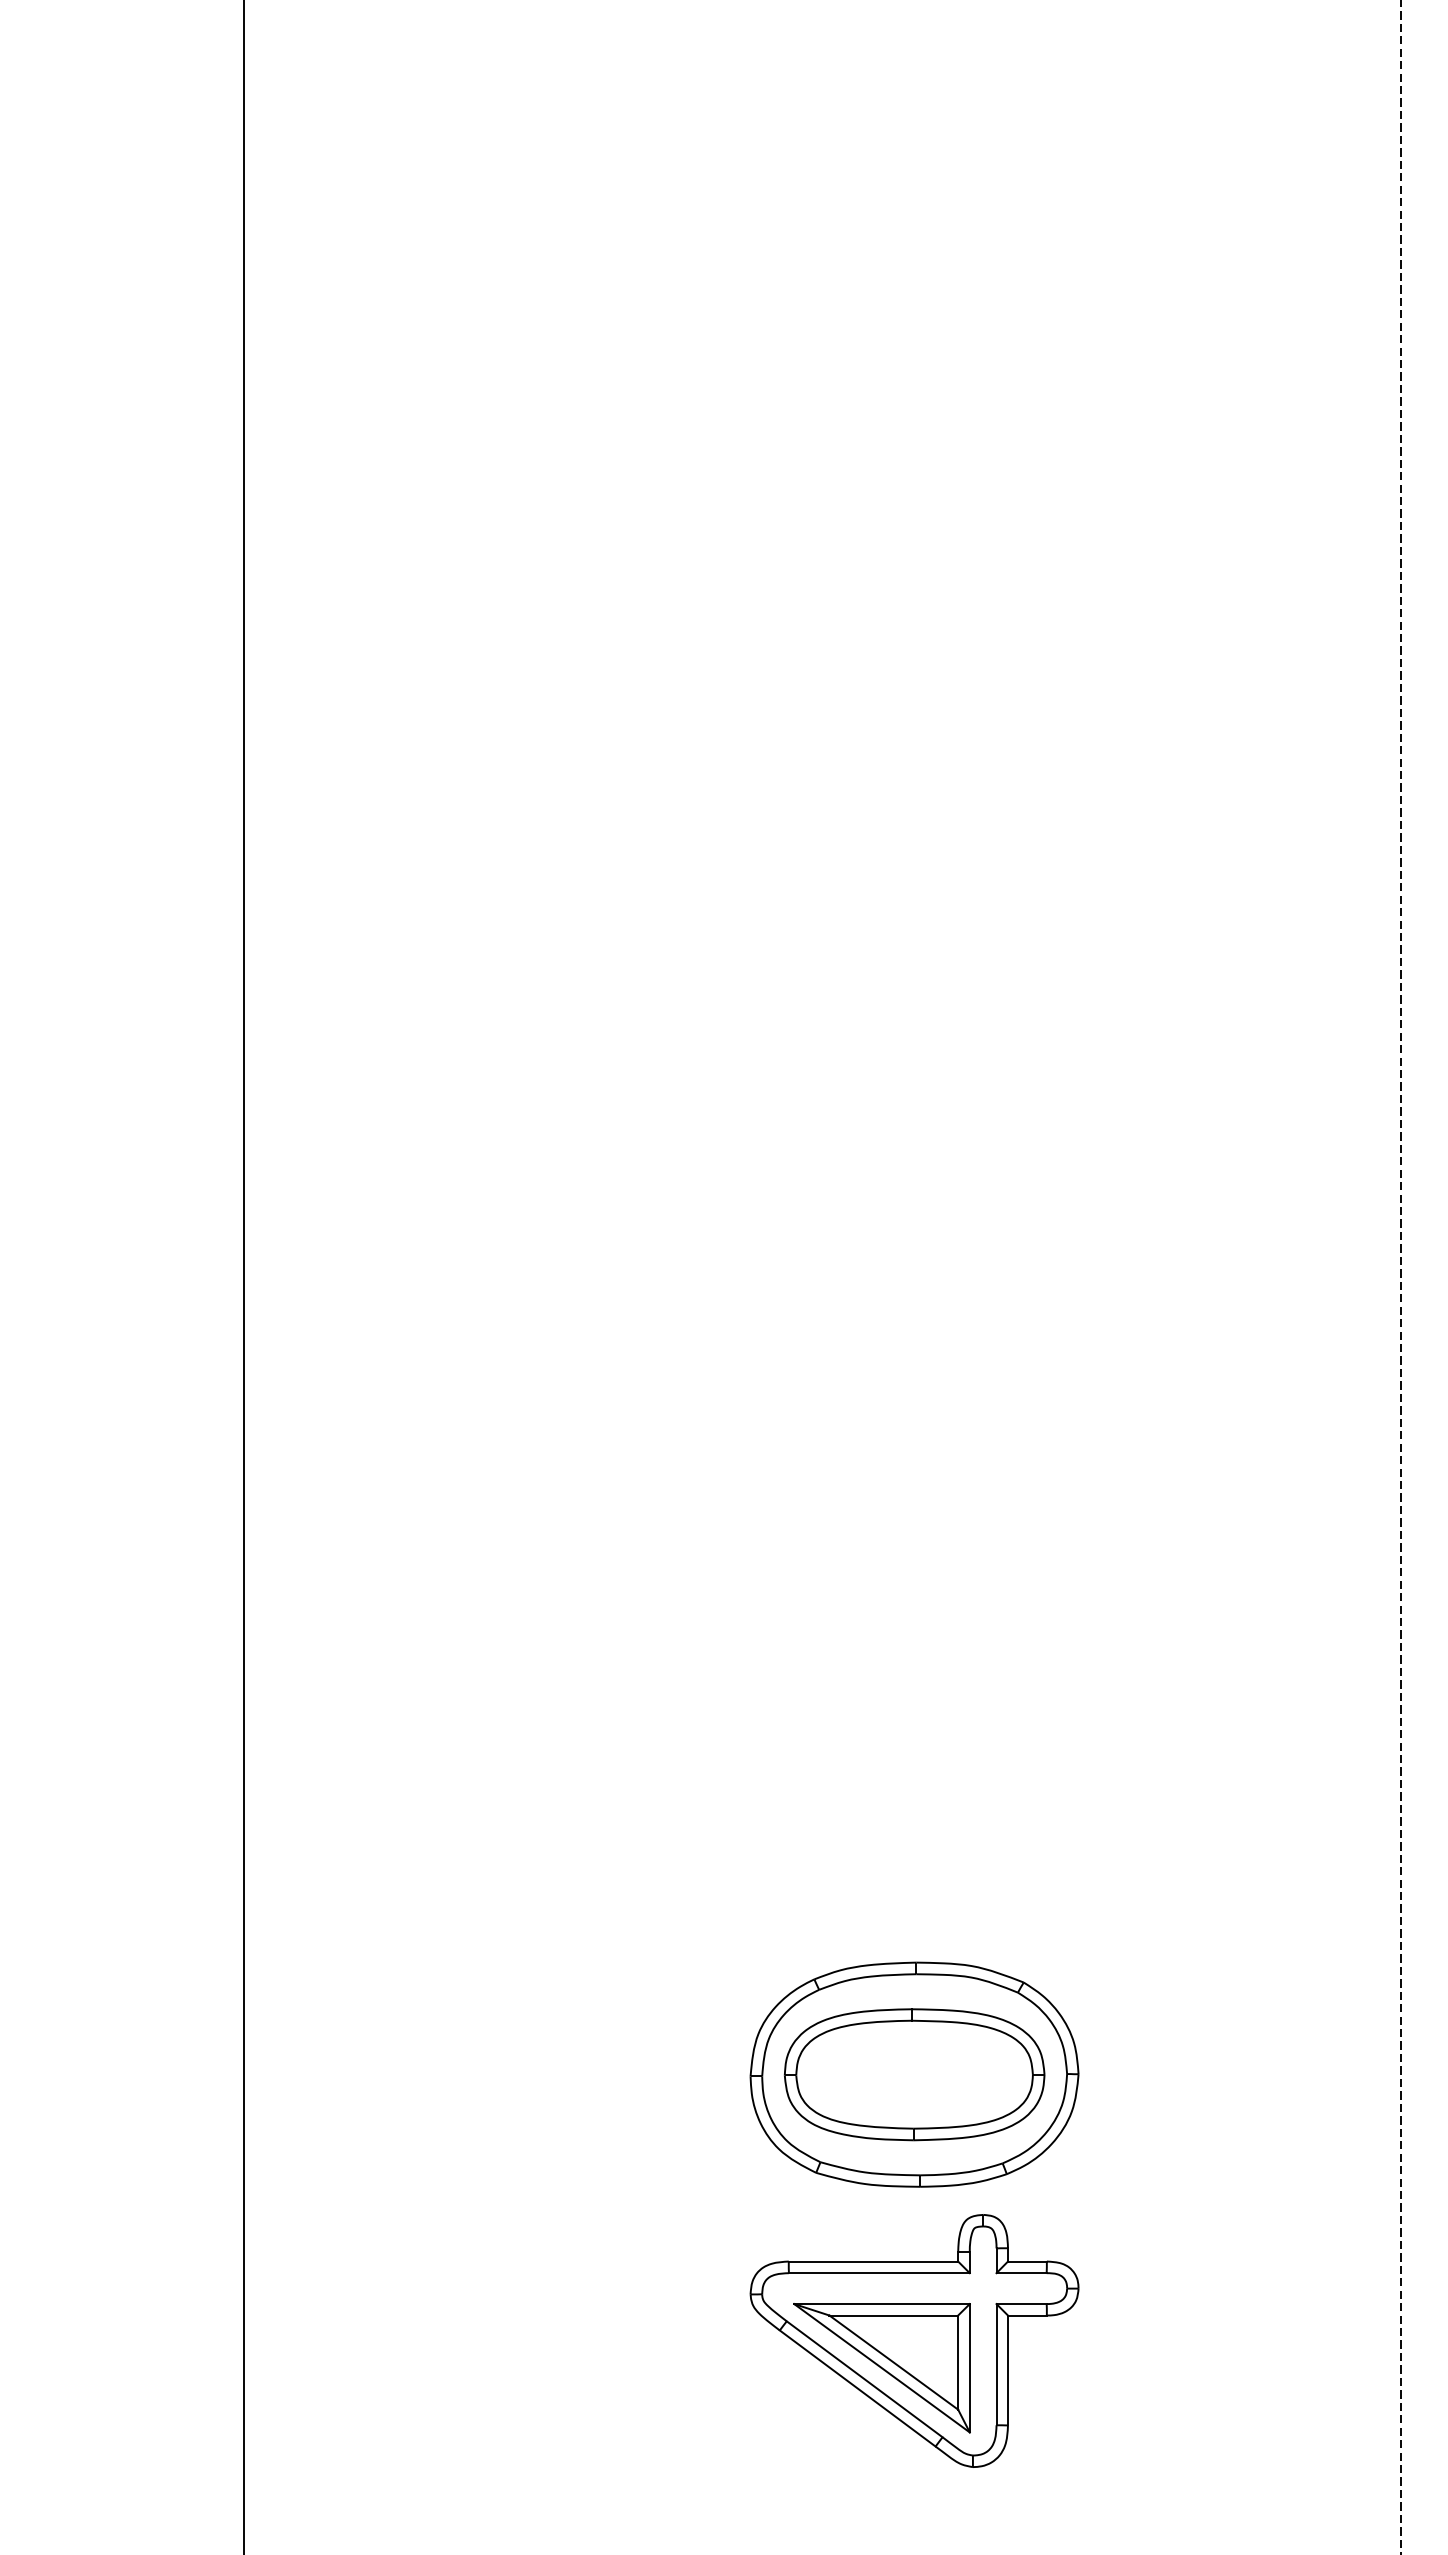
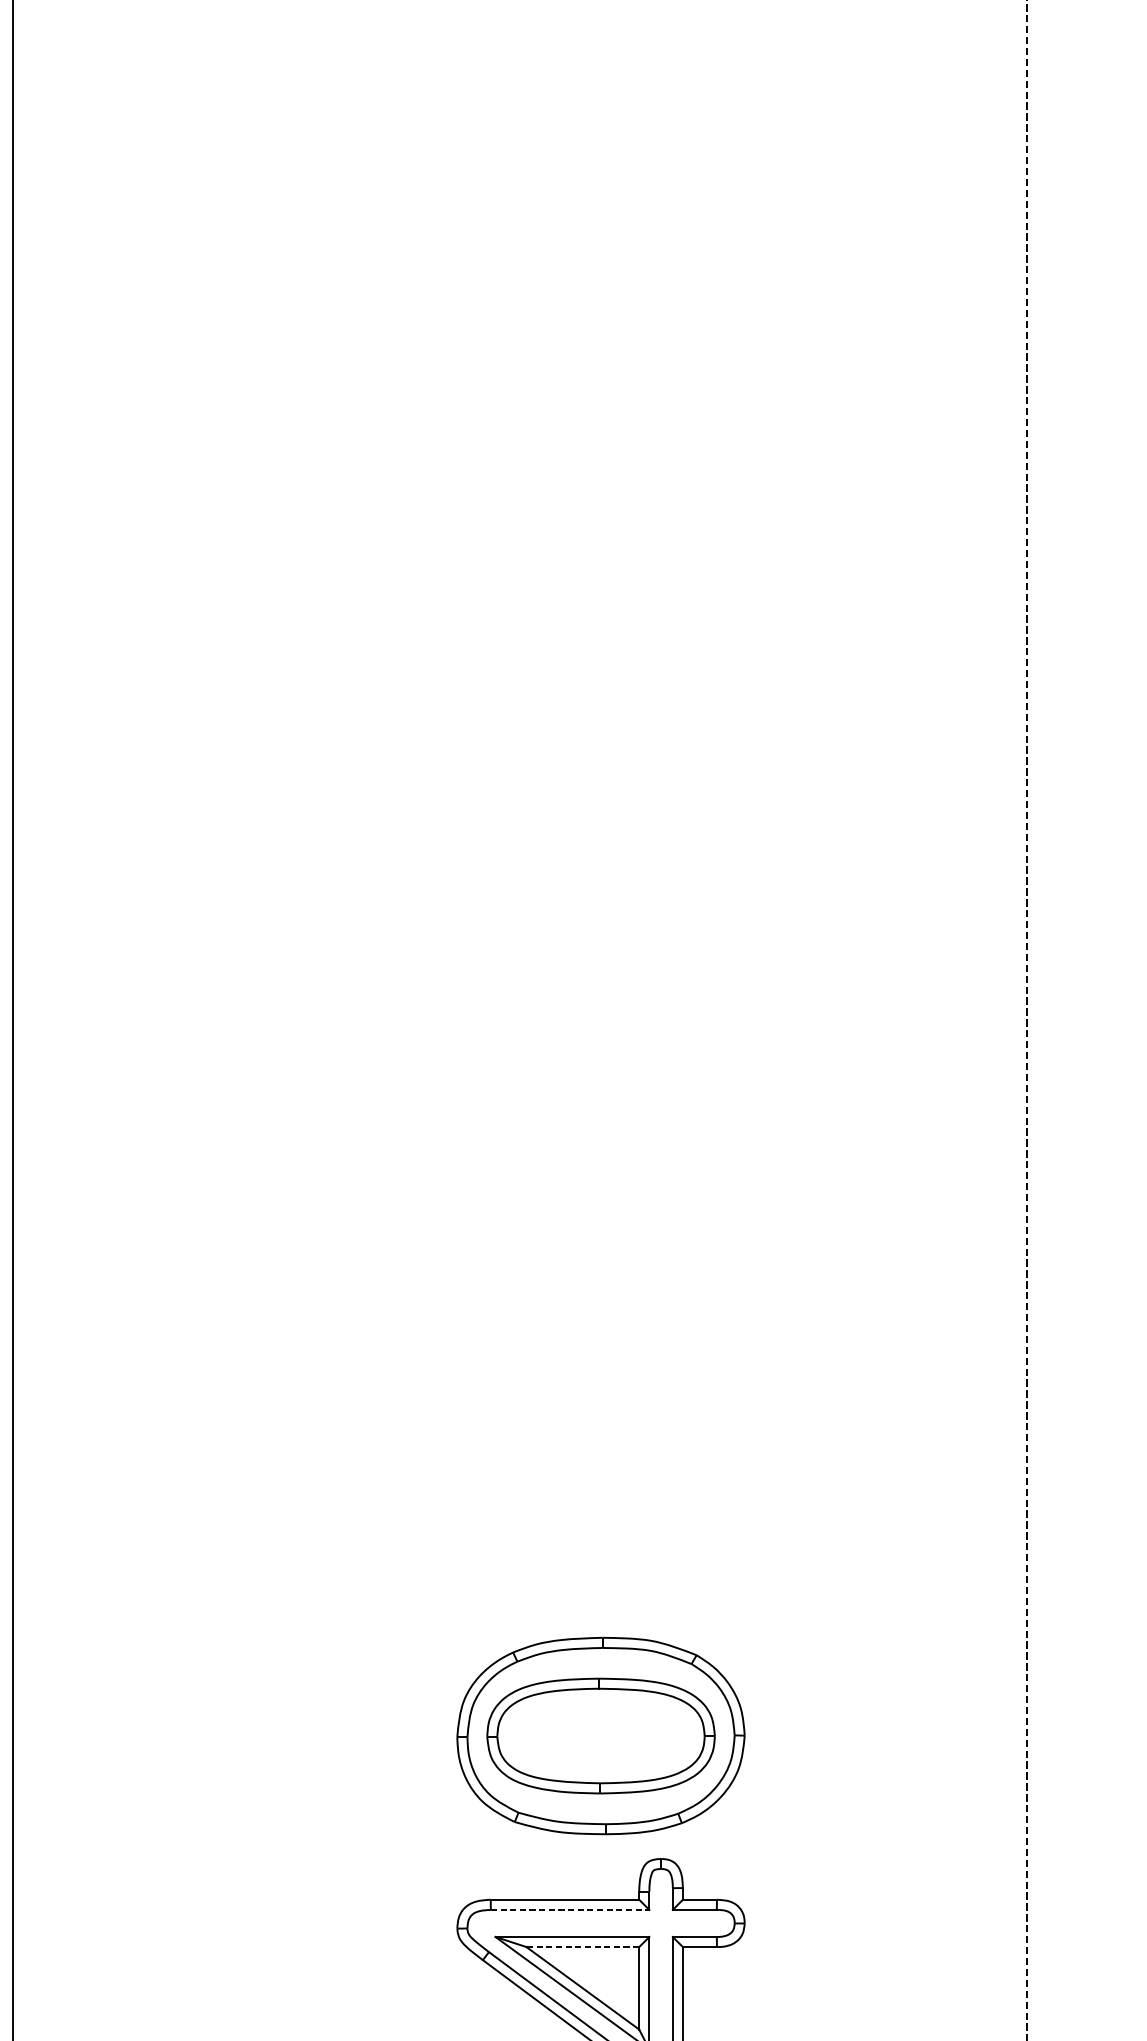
line: (879, 2273) -> (570, 1910), solid -> dashed
line: (893, 2315) -> (582, 1947), solid -> dashed

